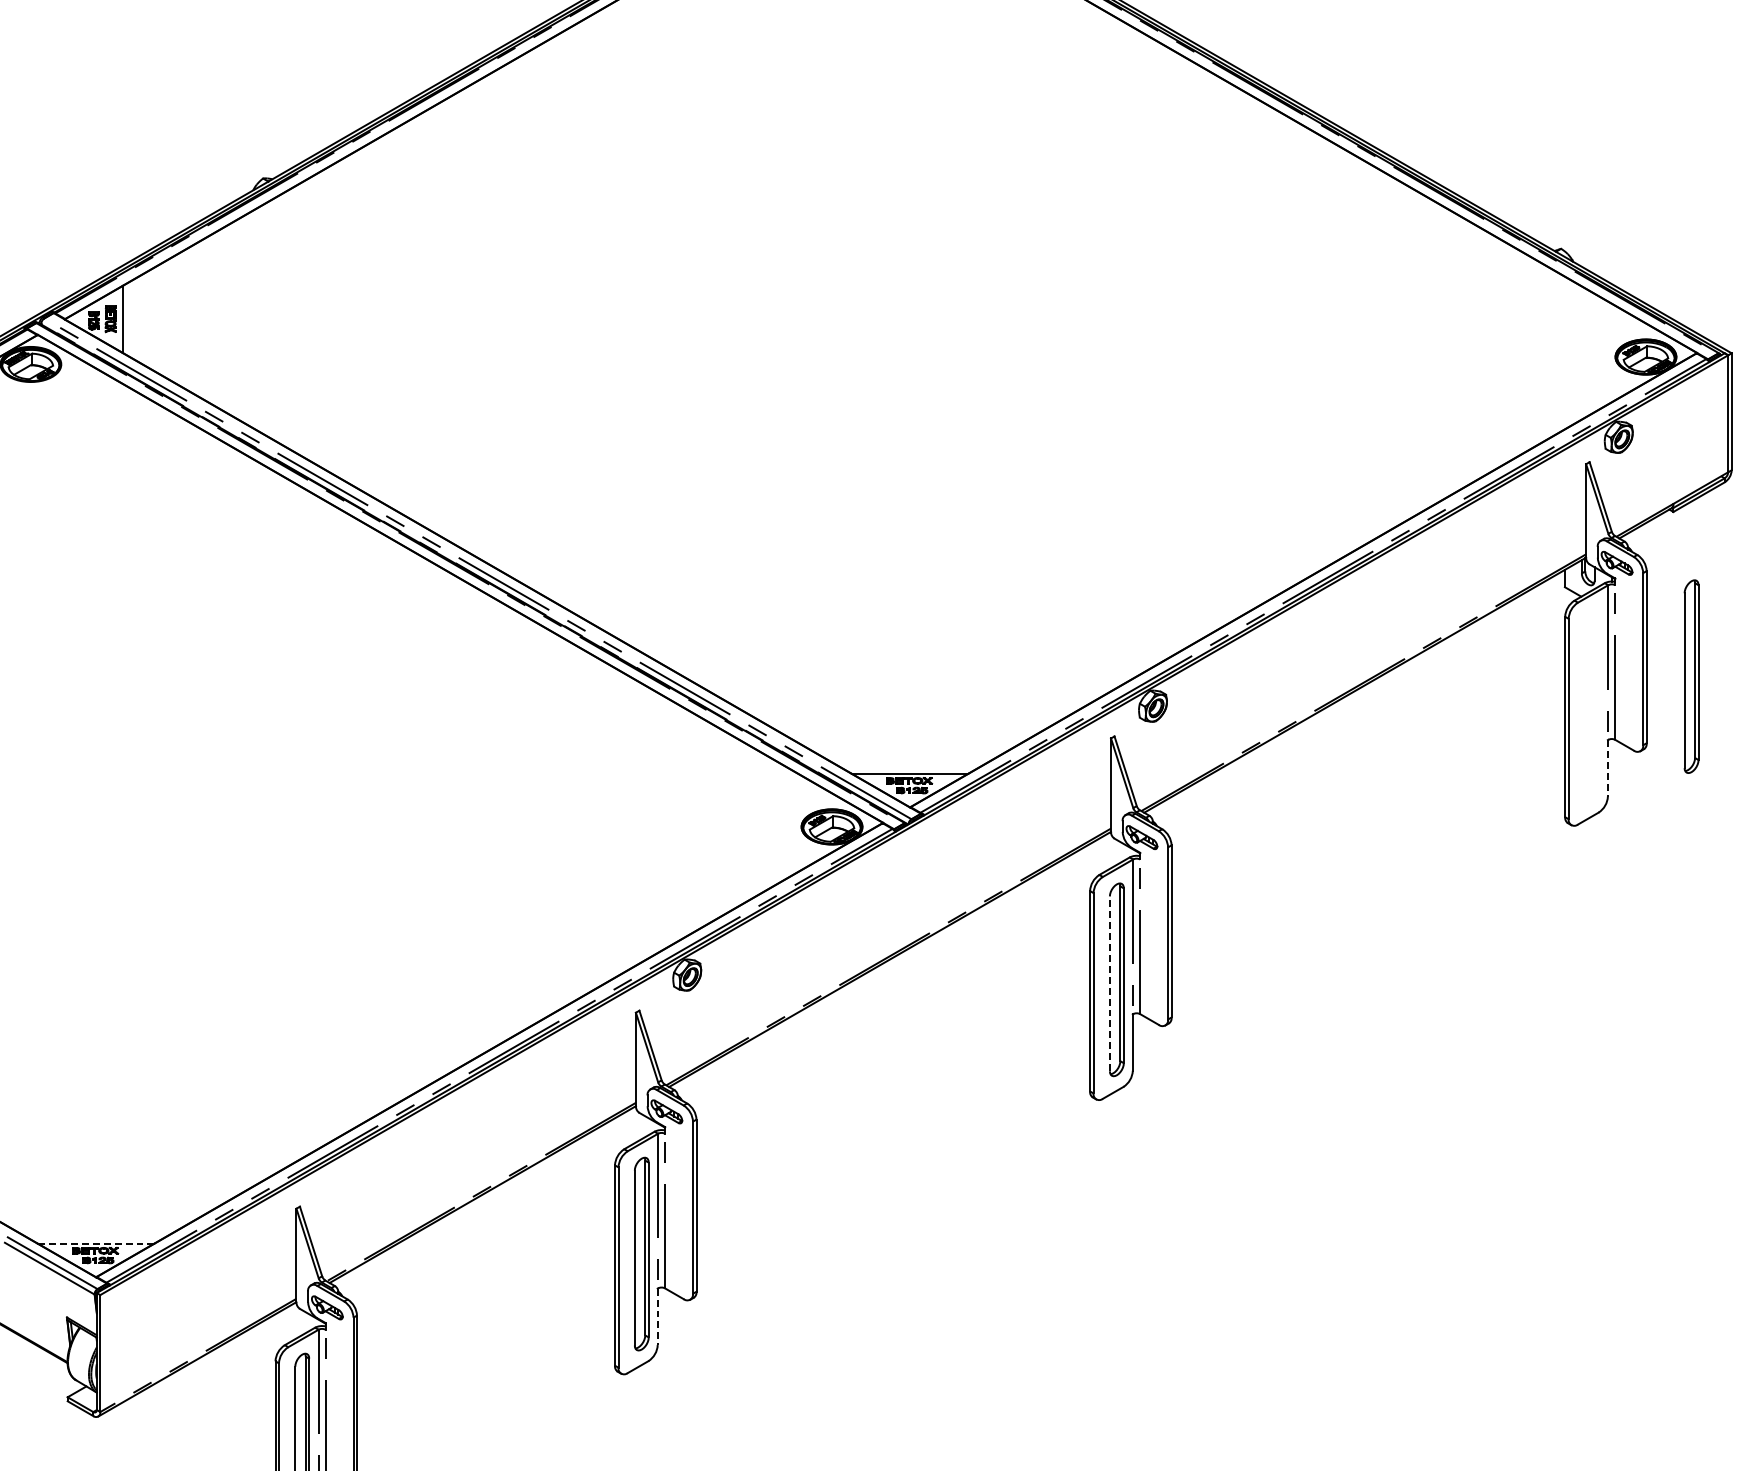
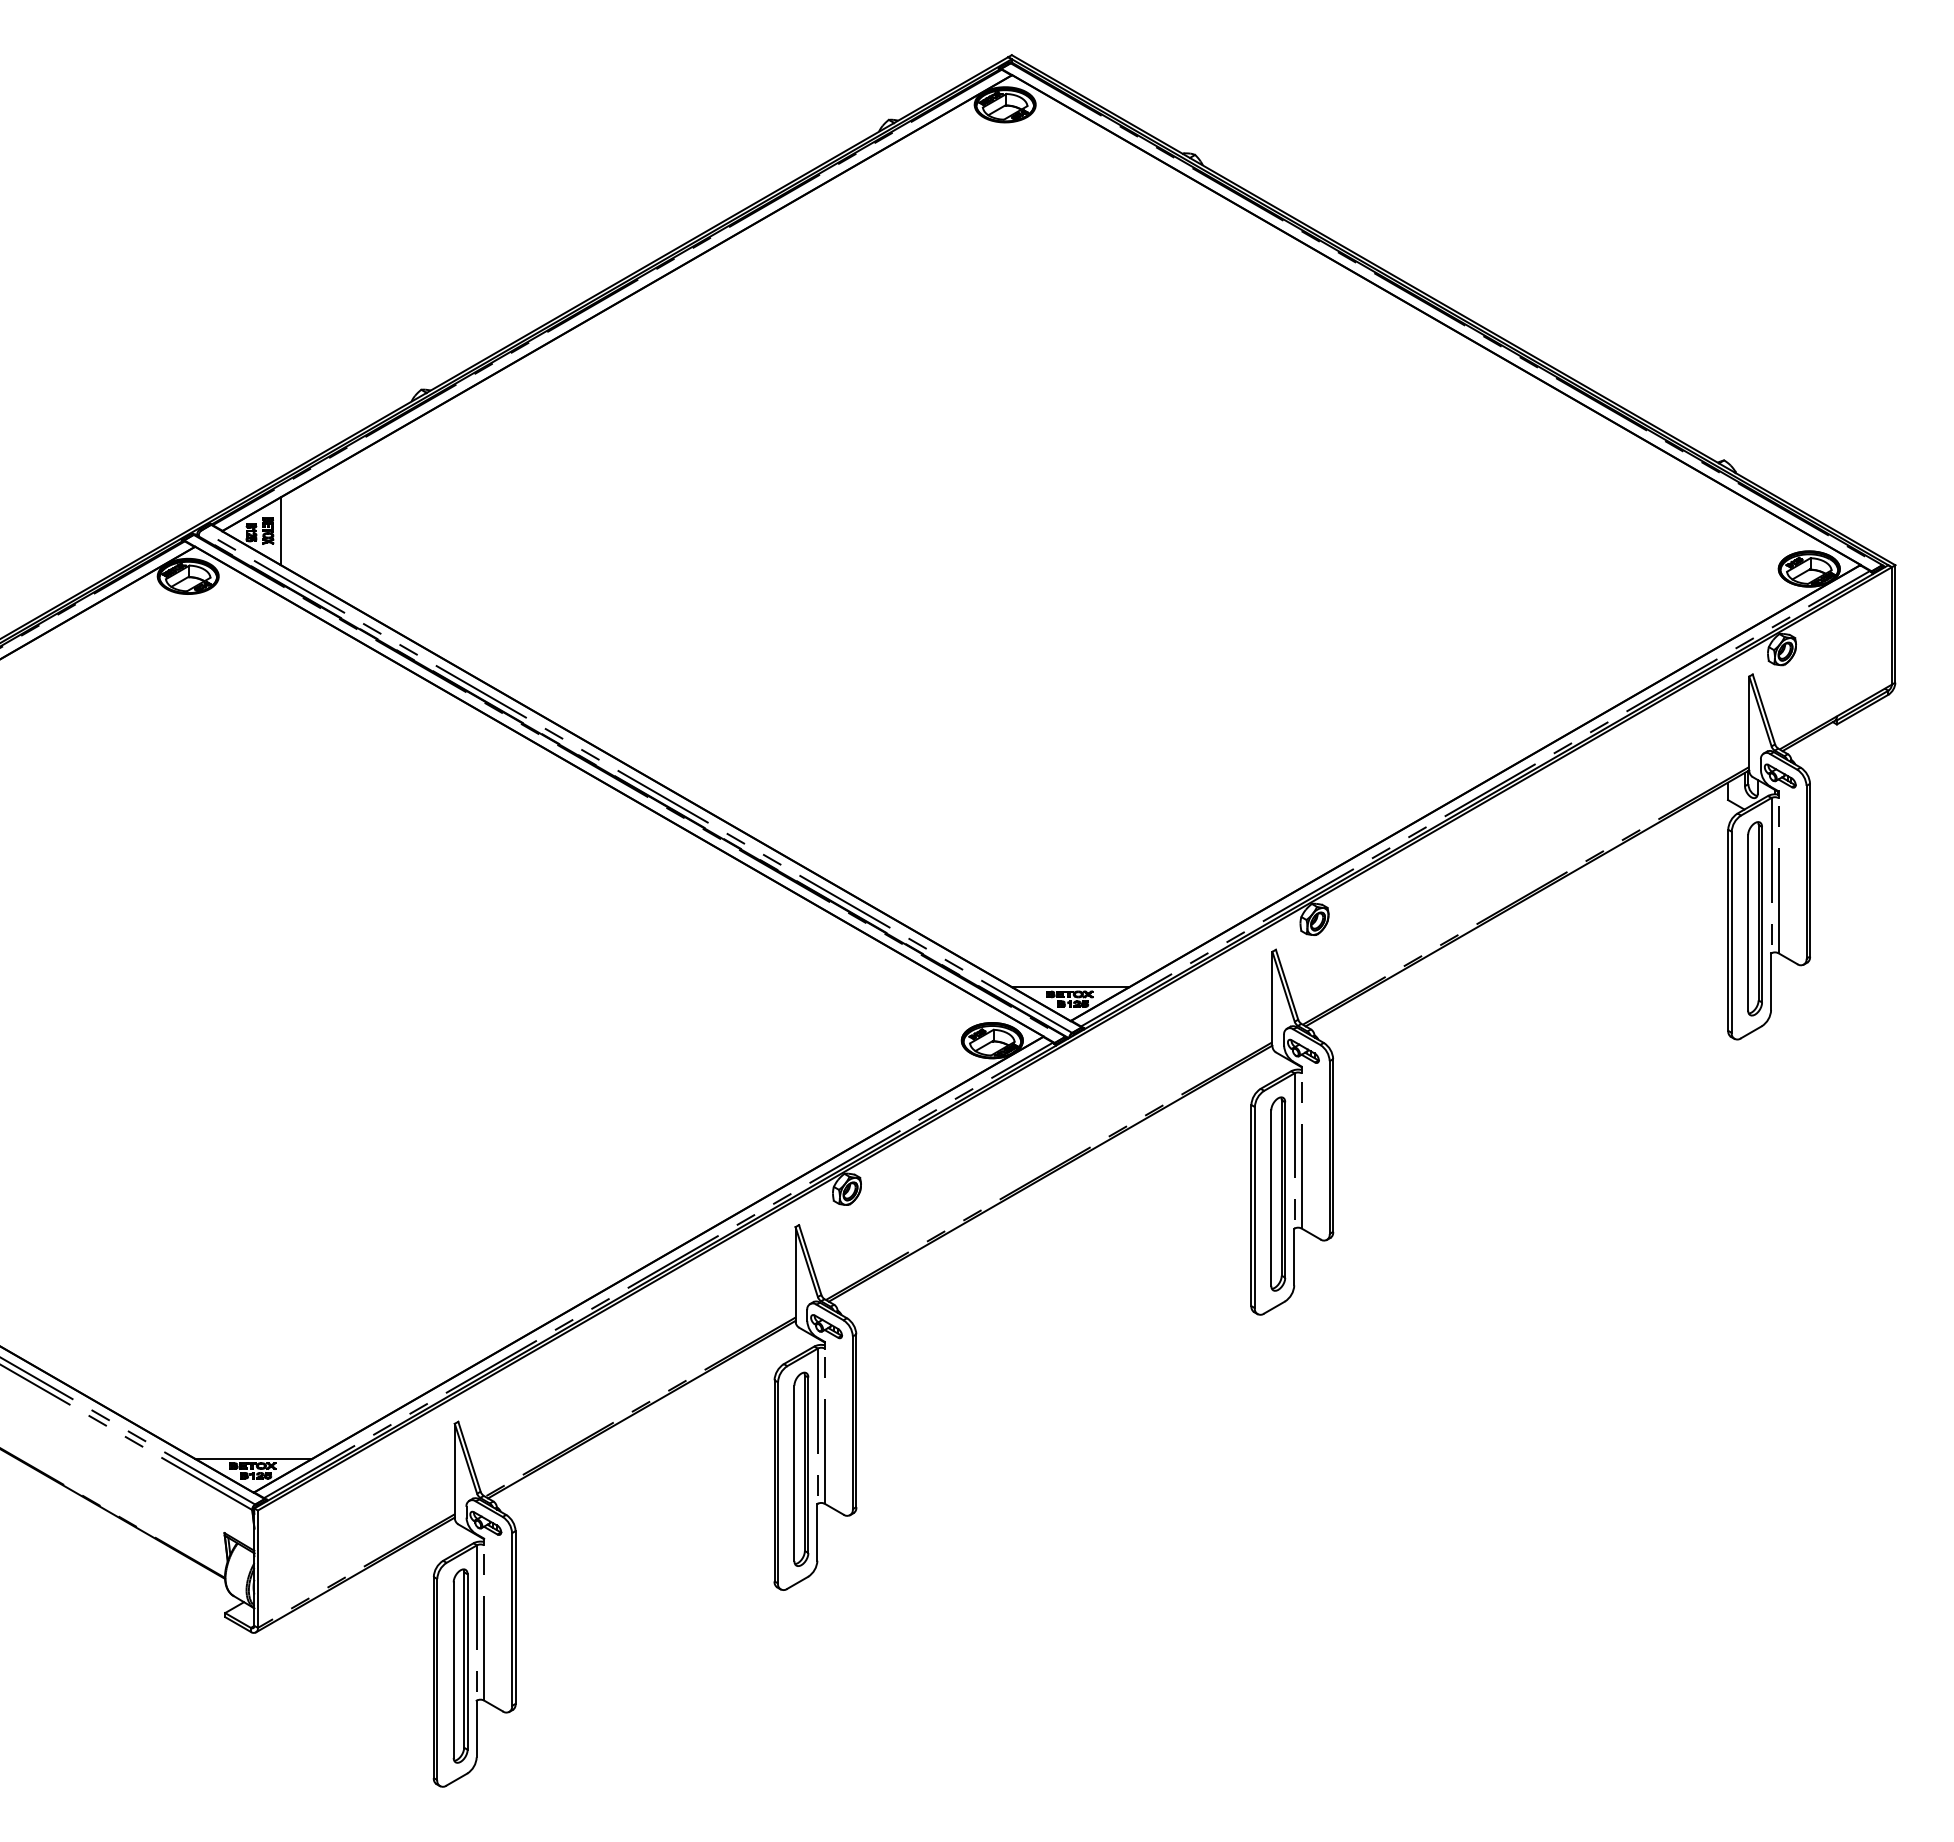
part: (1690, 676) -> (1754, 918), moved
line: (1608, 769) -> (1771, 982), dashed -> solid
line: (1110, 984) -> (1271, 1198), dashed -> solid
line: (96, 1243) -> (254, 1458), dashed -> solid
line: (657, 1316) -> (817, 1532), dashed -> solid

